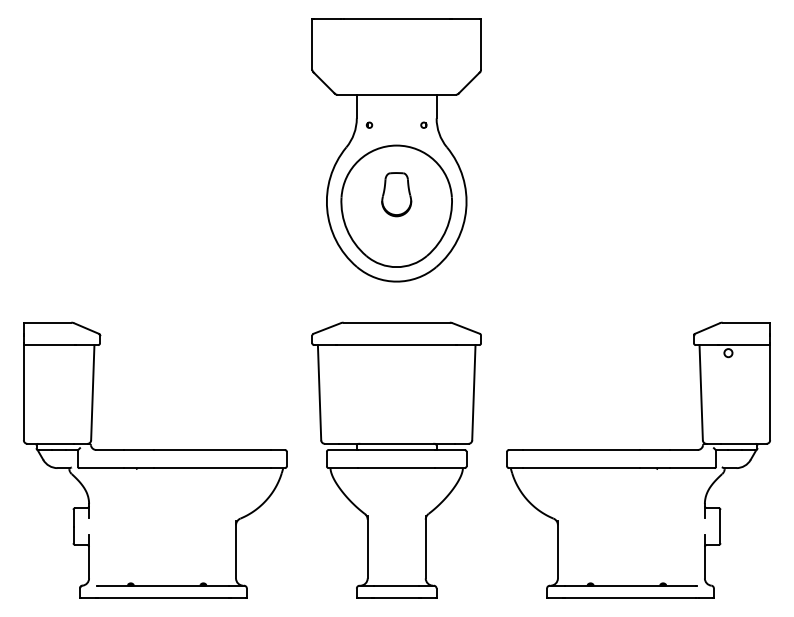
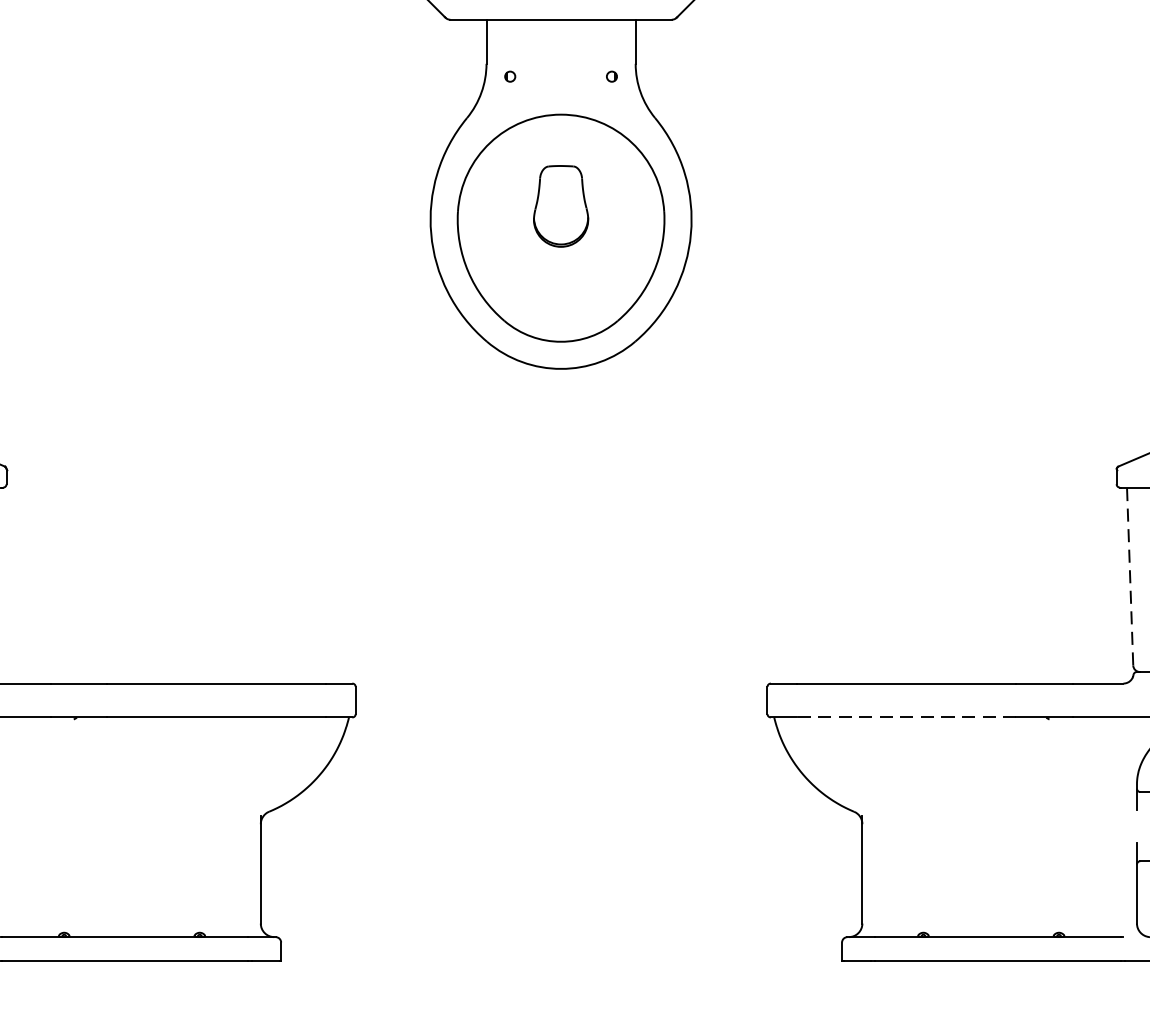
line: (701, 392) -> (1130, 576), solid -> dashed
part: (396, 459) -> (560, 701), removed
line: (581, 468) -> (906, 718), solid -> dashed

